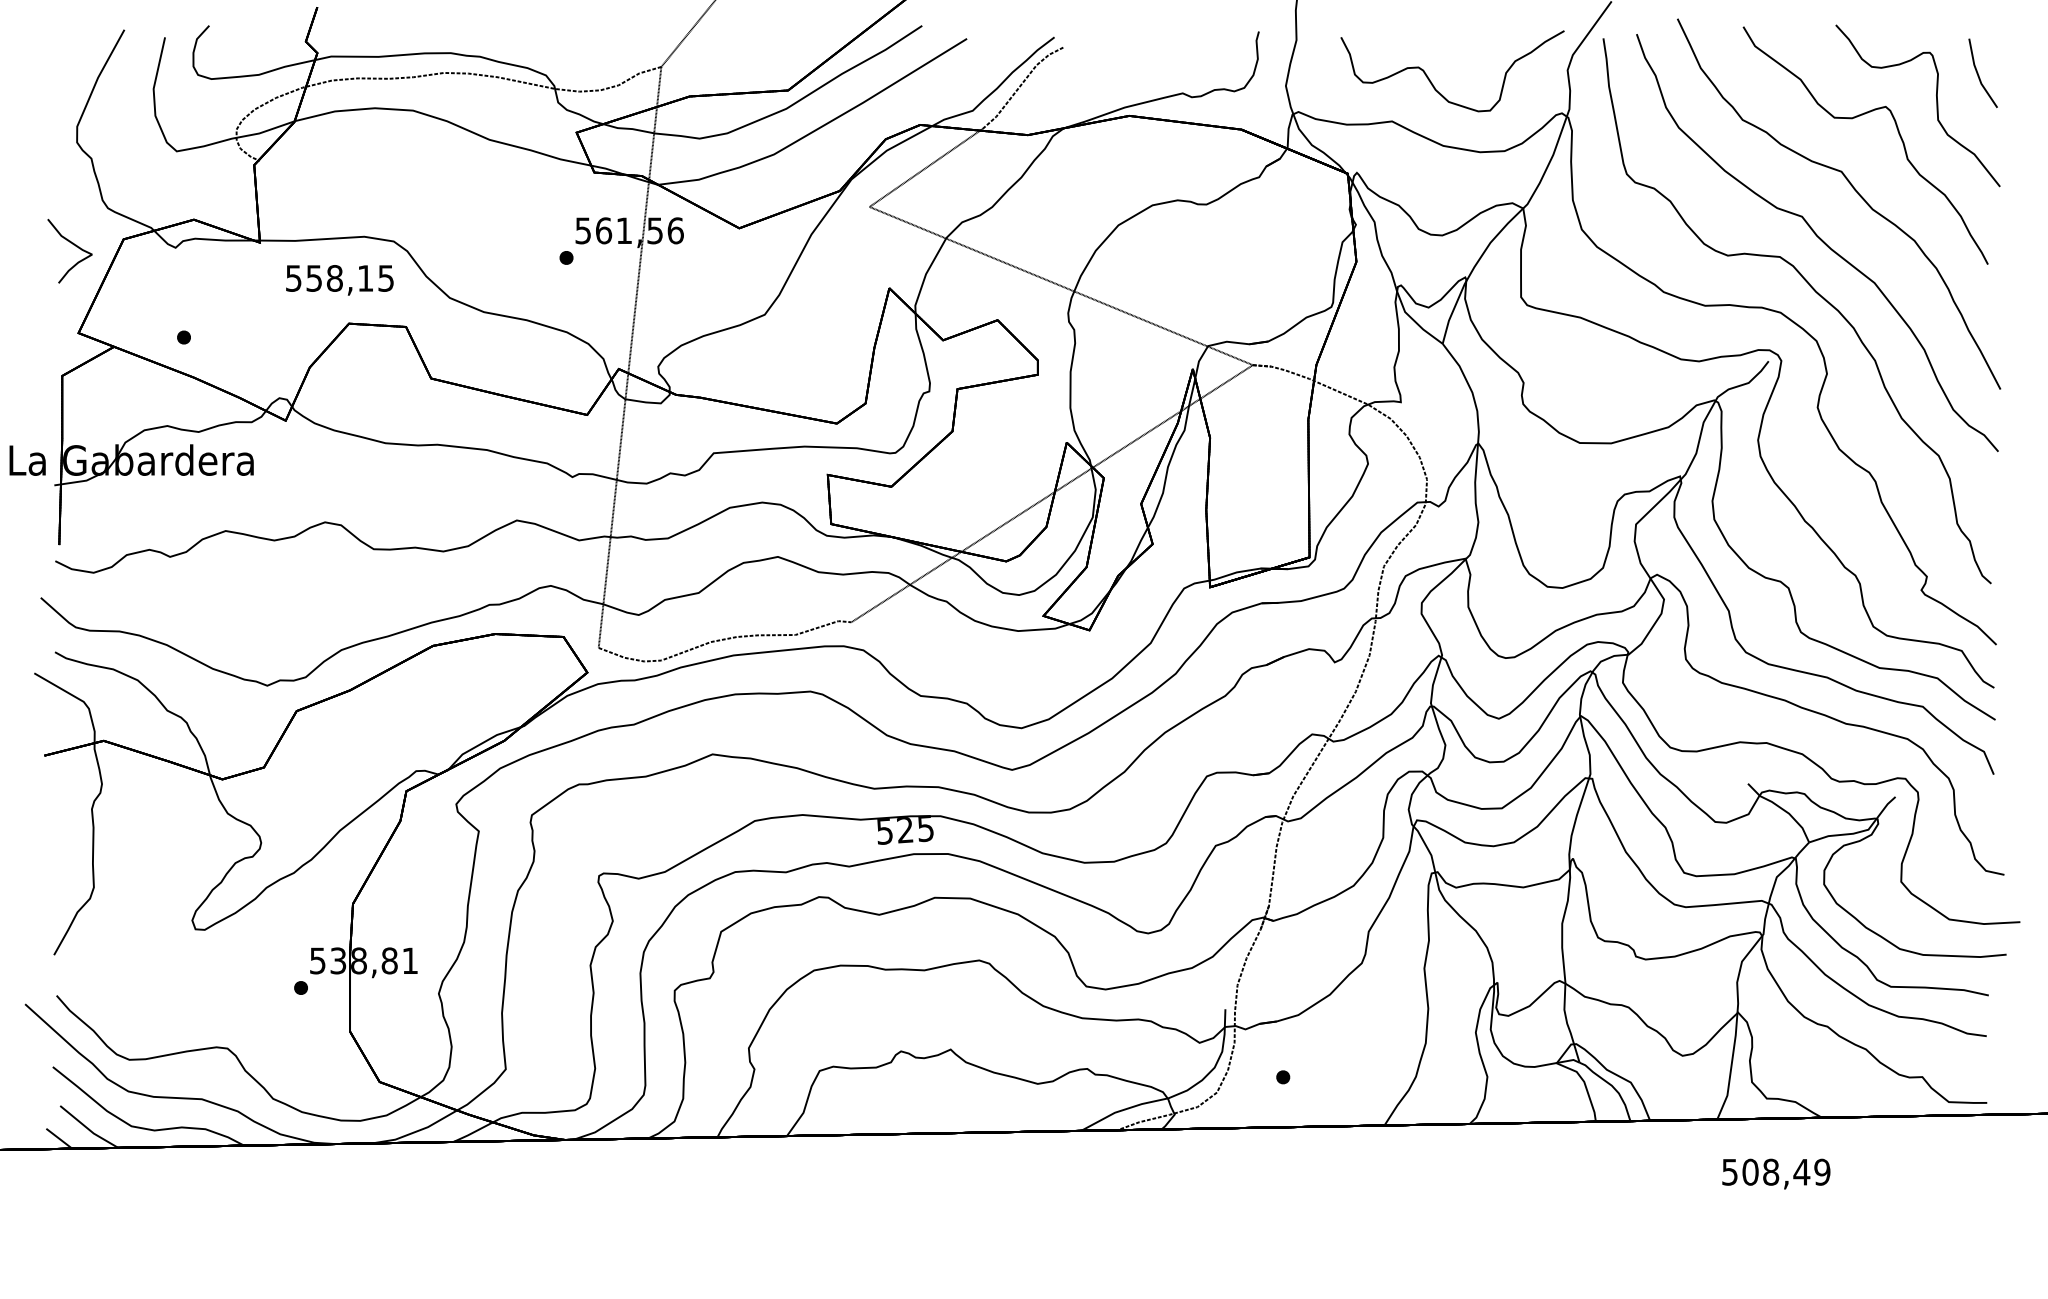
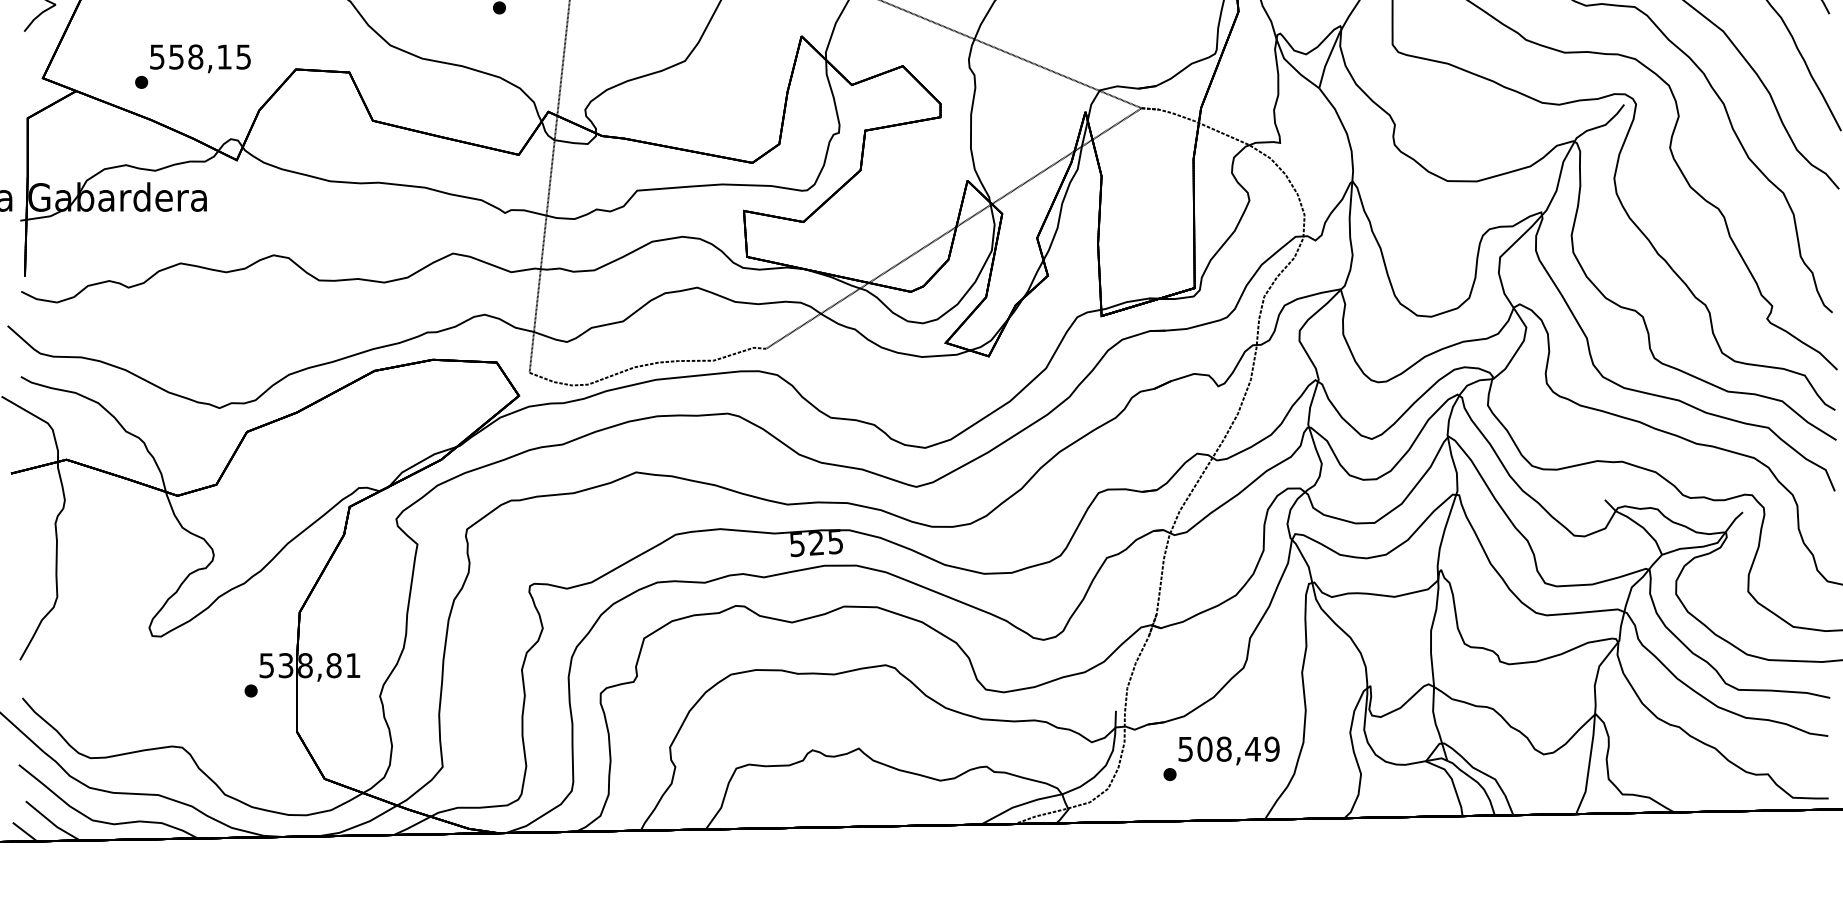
text: (339, 280) -> (200, 58), moved
text: (1776, 1173) -> (1229, 750), moved

